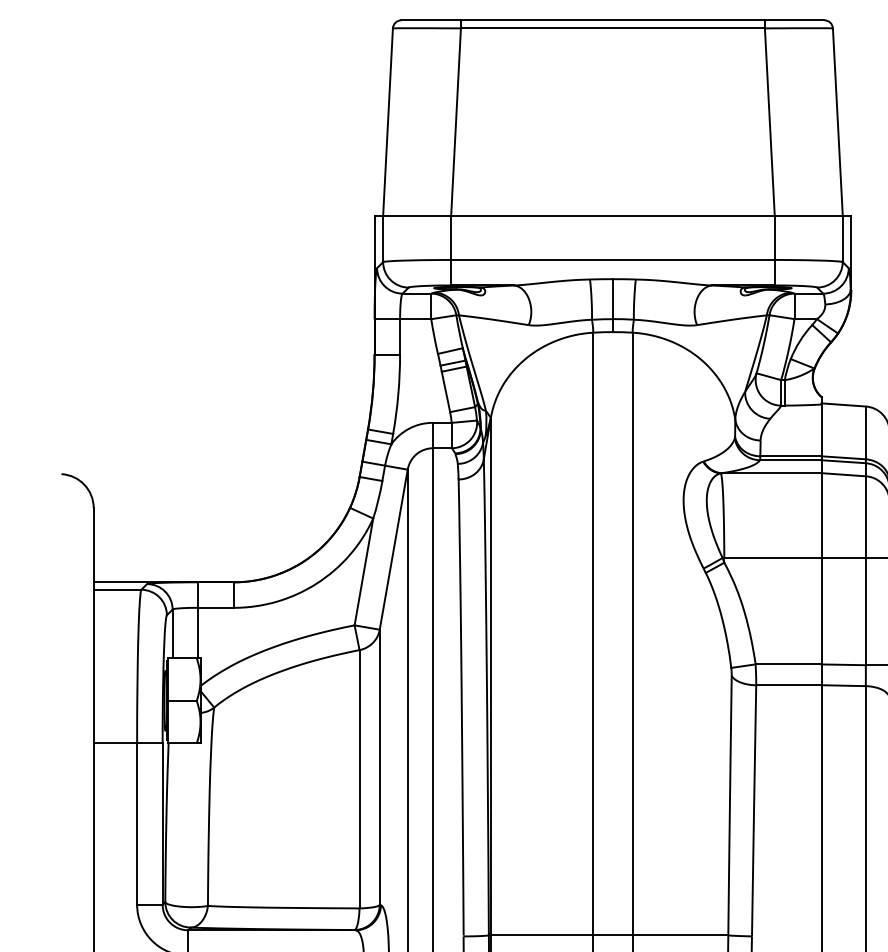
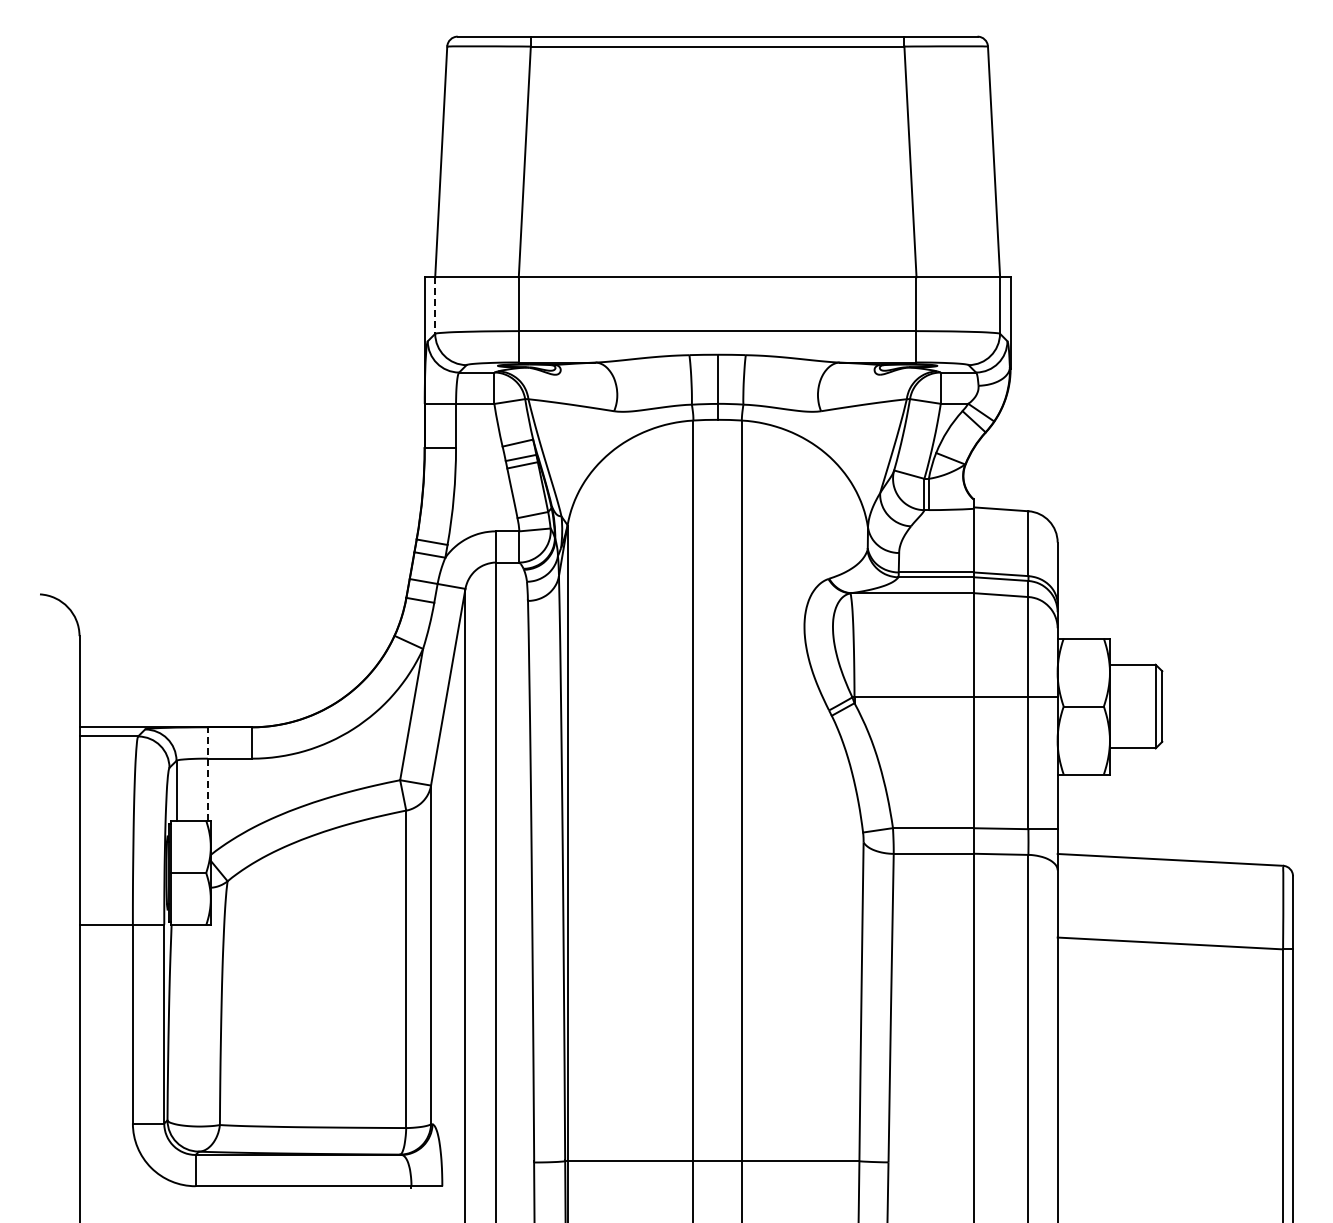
line: (383, 239) -> (435, 306), solid -> dashed
line: (197, 620) -> (207, 774), solid -> dashed

